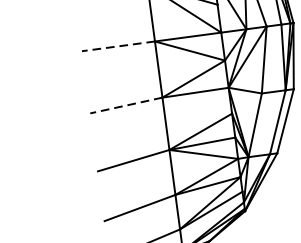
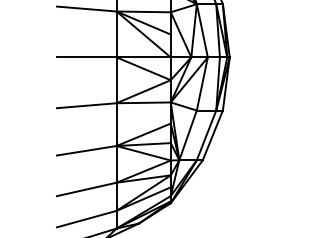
line: (118, 46) -> (86, 57), dashed -> solid
line: (125, 105) -> (86, 105), dashed -> solid

